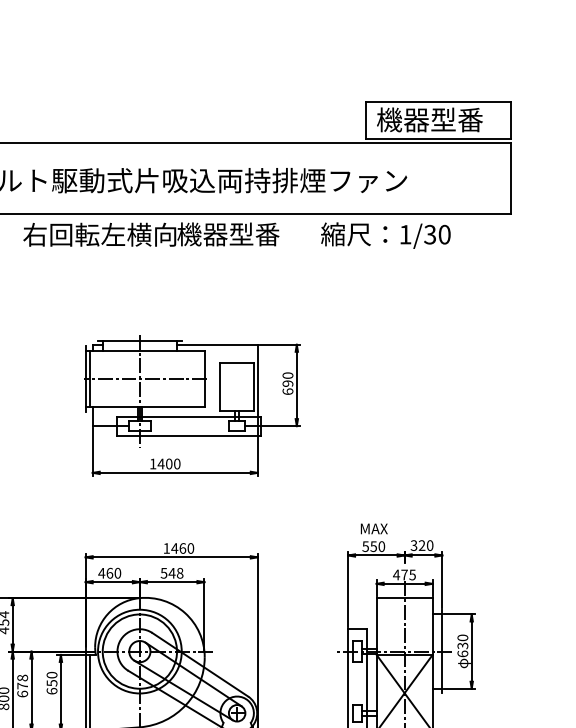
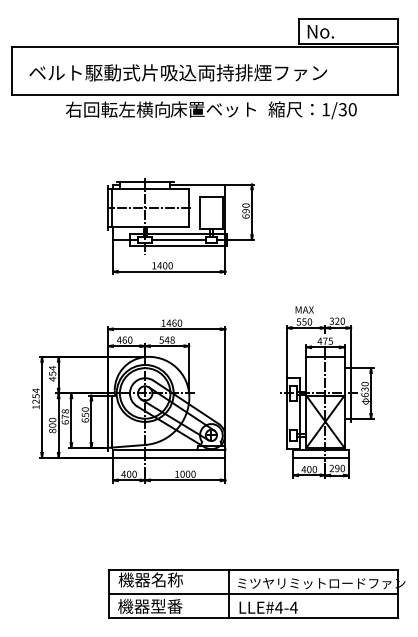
text: (429, 119) -> (342, 31), 機器型番 -> No.
text: (238, 234) -> (212, 109), 機器型番 -> 床置ベット
line: (188, 425) -> (178, 239), added

